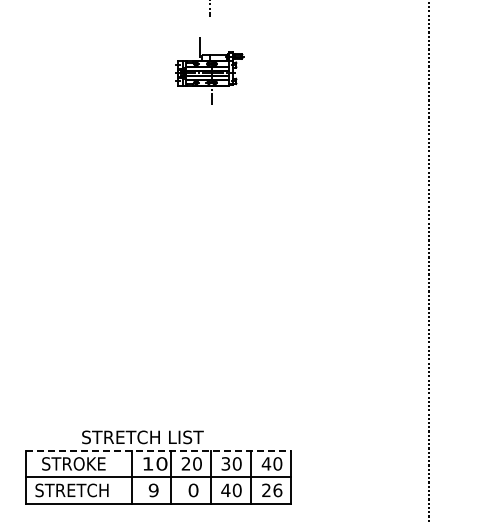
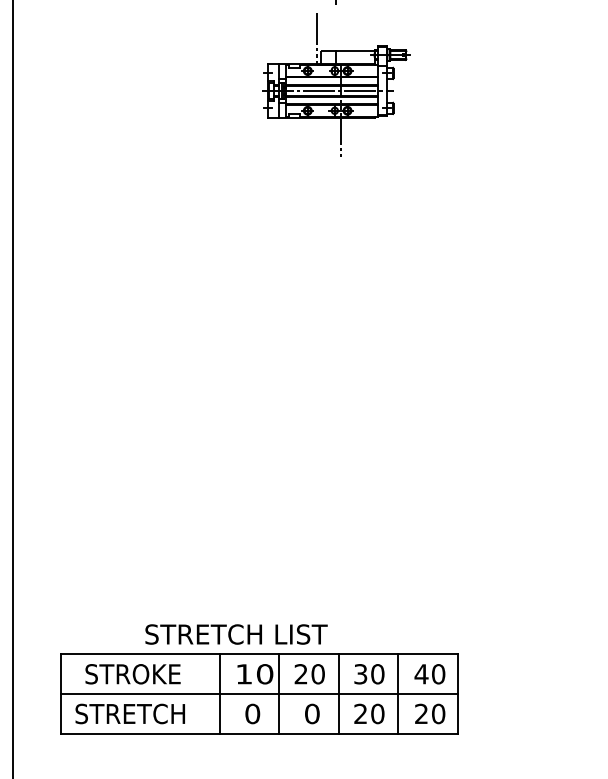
part: (209, 70) -> (336, 84), size x1.43
line: (158, 450) -> (259, 654), dashed -> solid
text: (225, 489) -> (360, 712), 40 -> 20
text: (277, 489) -> (438, 712), 26 -> 20
text: (153, 490) -> (252, 714), 9 -> 0

